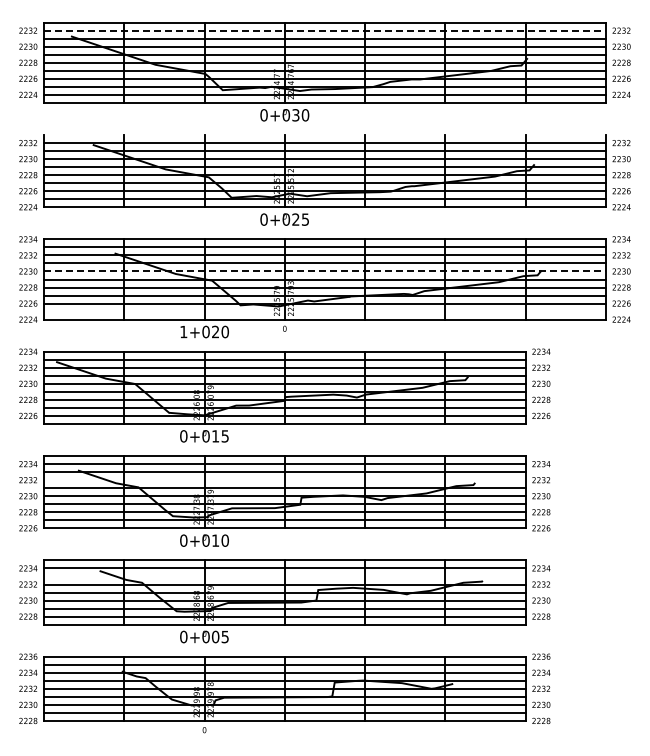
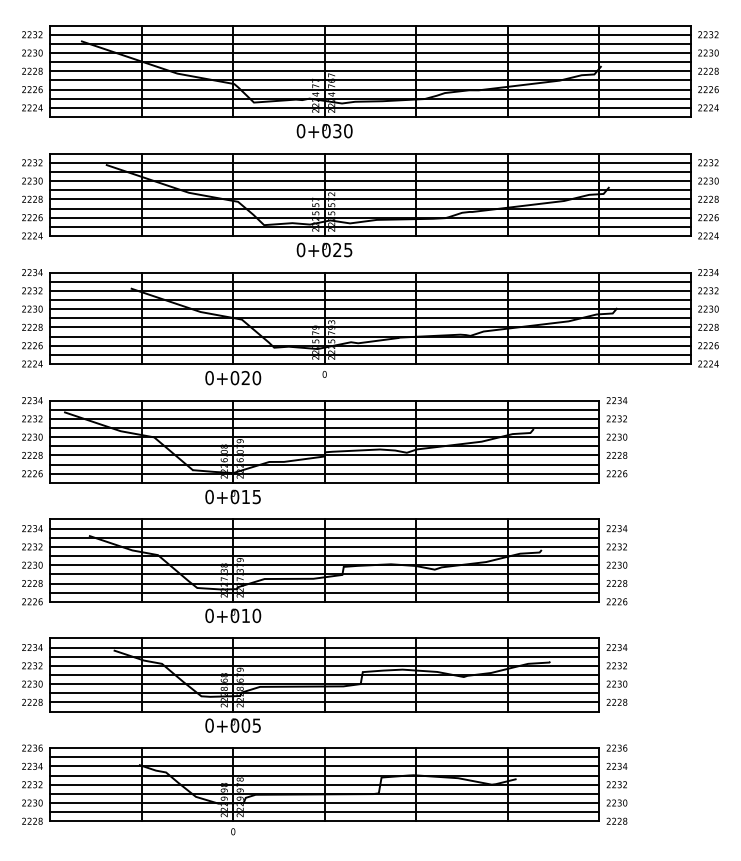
line: (324, 30) -> (369, 34), dashed -> solid
line: (324, 135) -> (369, 154), added
line: (324, 271) -> (369, 309), dashed -> solid
line: (324, 311) -> (369, 354), added
text: (183, 331) -> (209, 377), 1+020 -> 0+020
line: (284, 480) -> (324, 547), added
line: (284, 576) -> (324, 656), added

